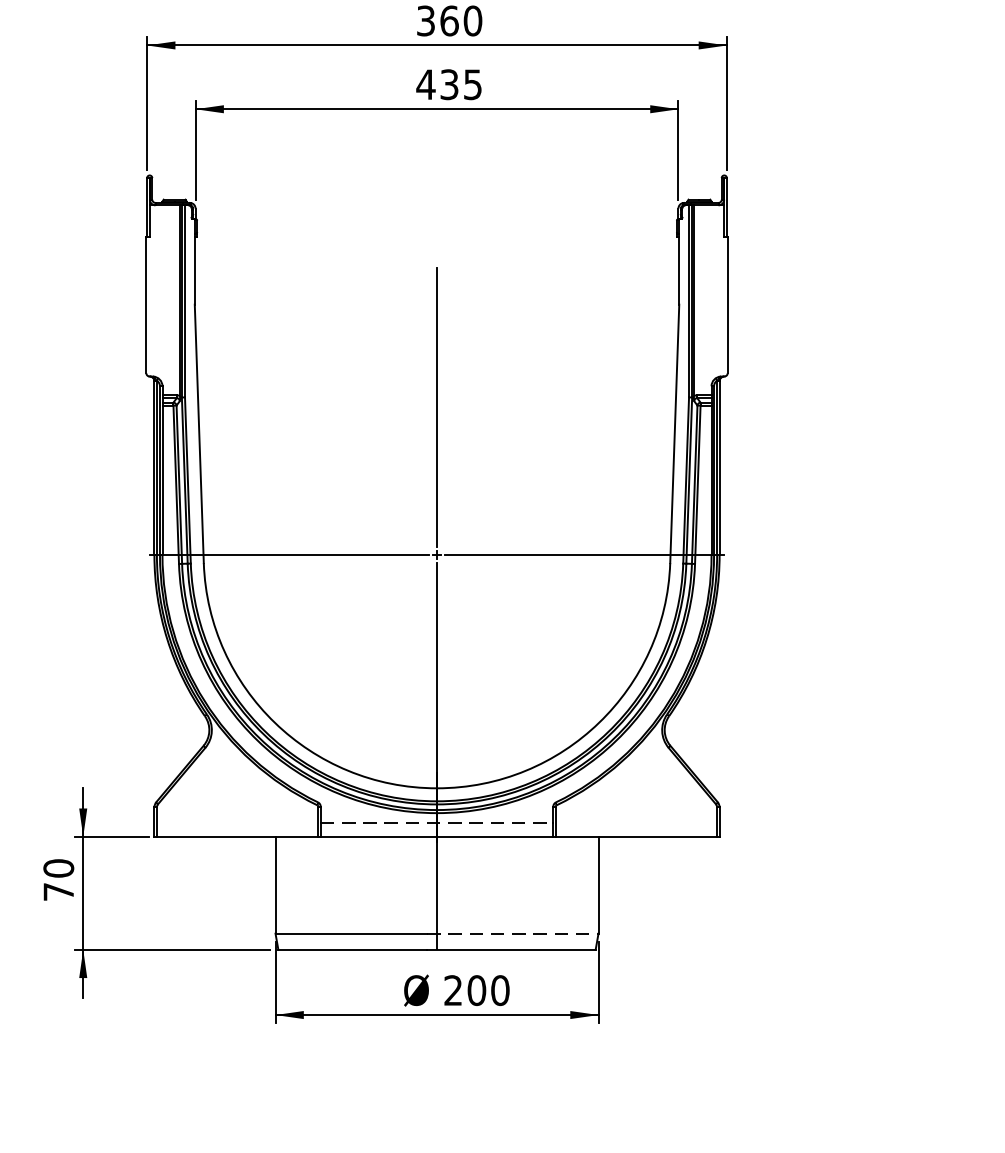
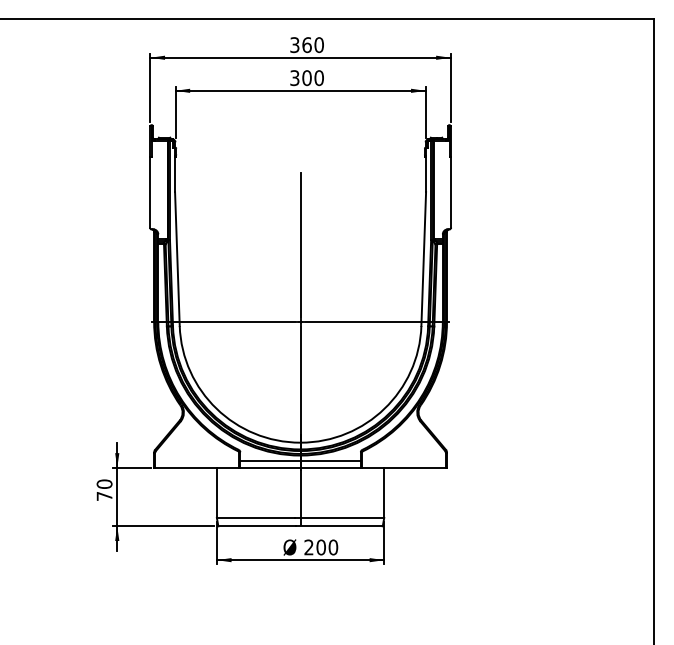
text: (448, 85) -> (306, 78), 435 -> 300
line: (438, 822) -> (301, 460), dashed -> solid
line: (514, 932) -> (340, 517), dashed -> solid

